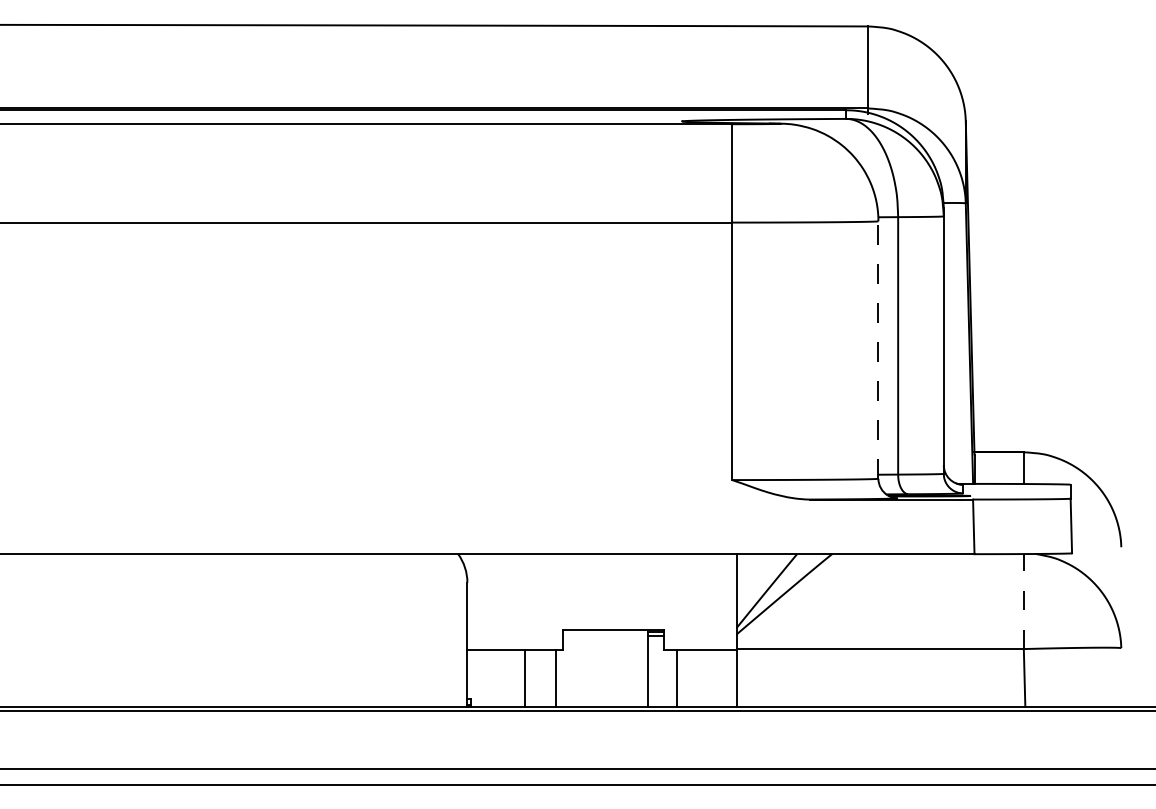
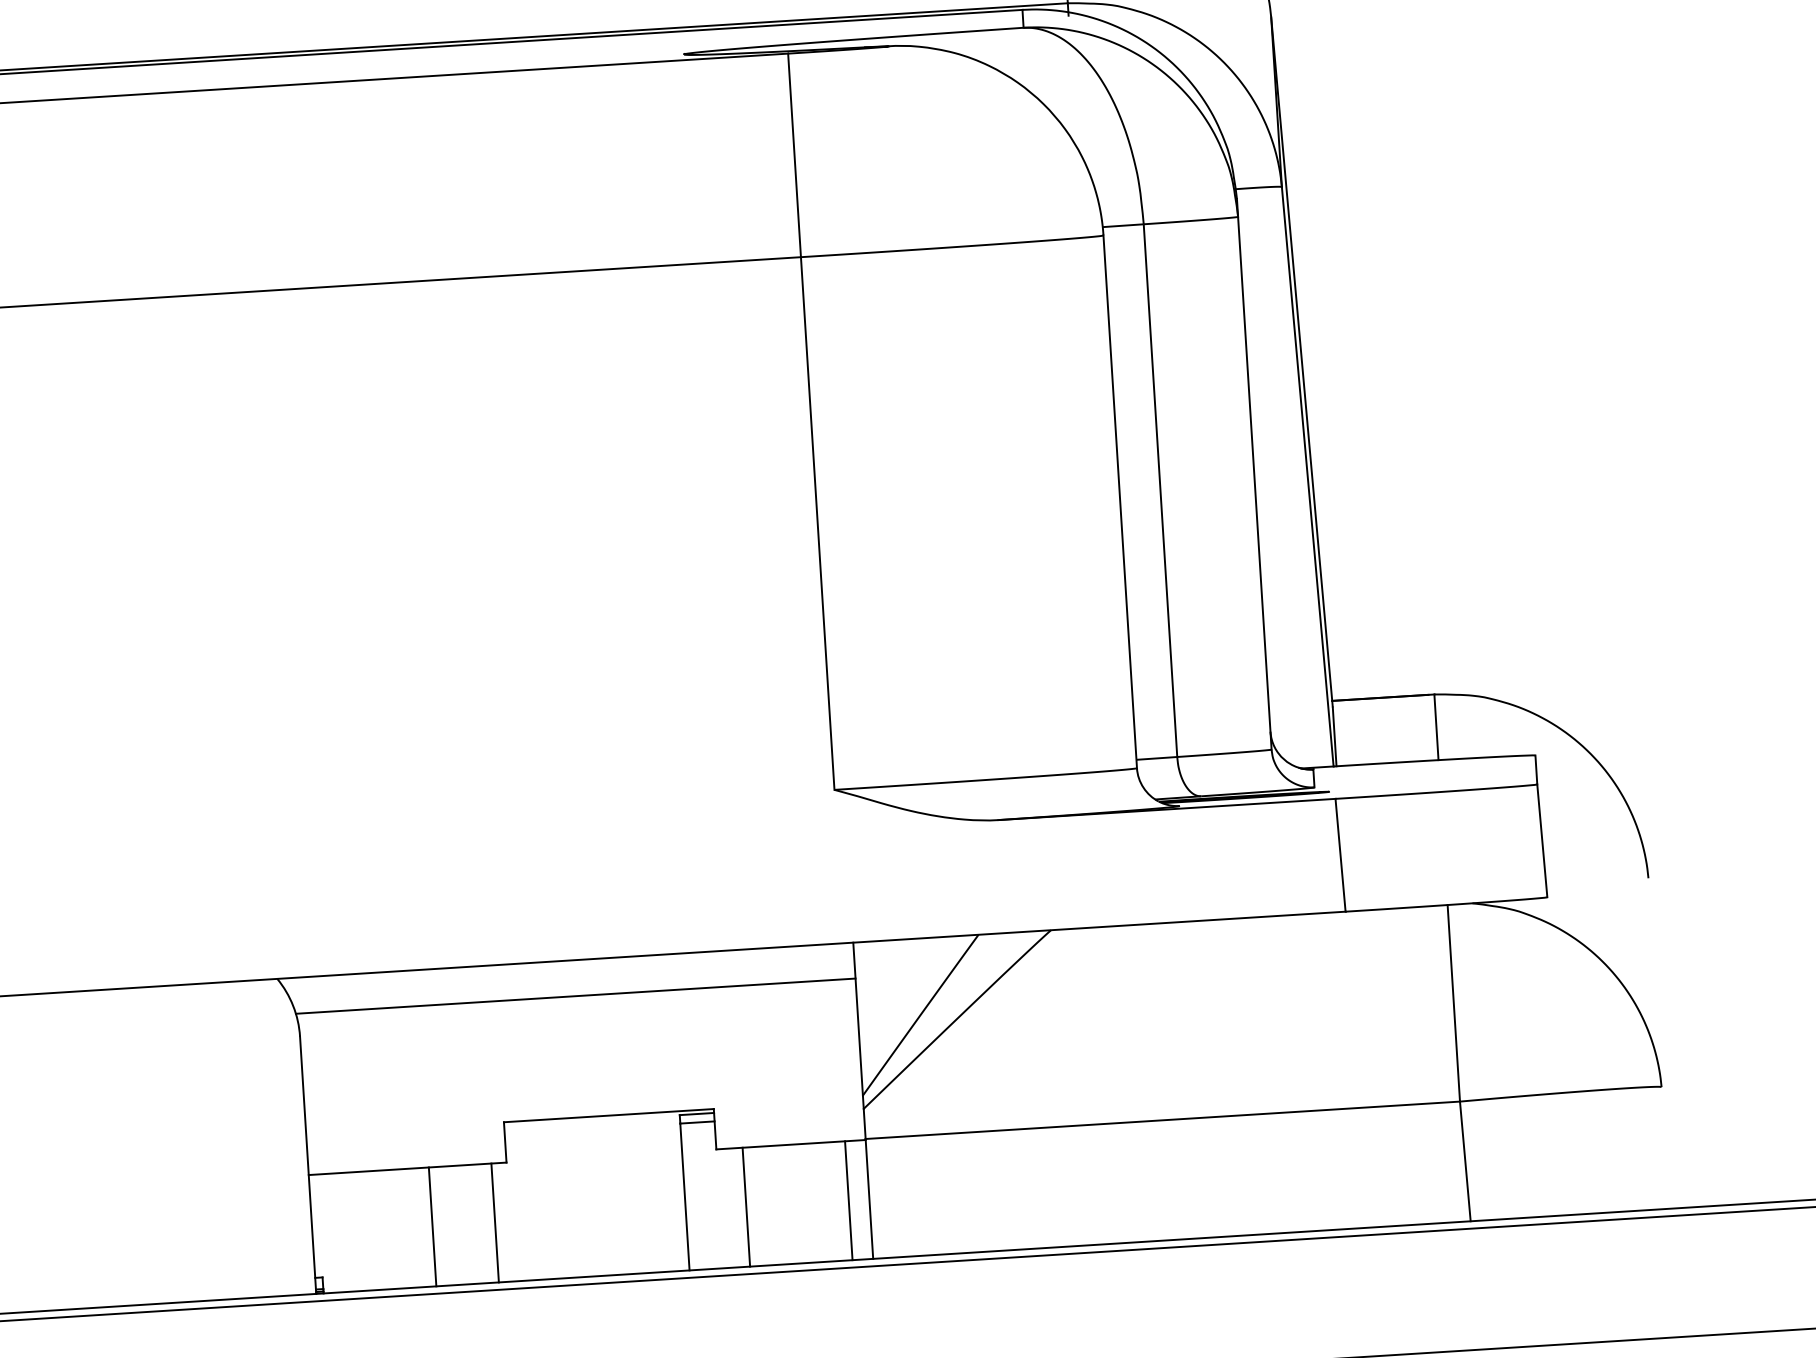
line: (878, 350) -> (1120, 502), dashed -> solid
line: (601, 571) -> (576, 996), added
line: (1023, 601) -> (1453, 1003), dashed -> solid
line: (726, 677) -> (848, 1199), added

